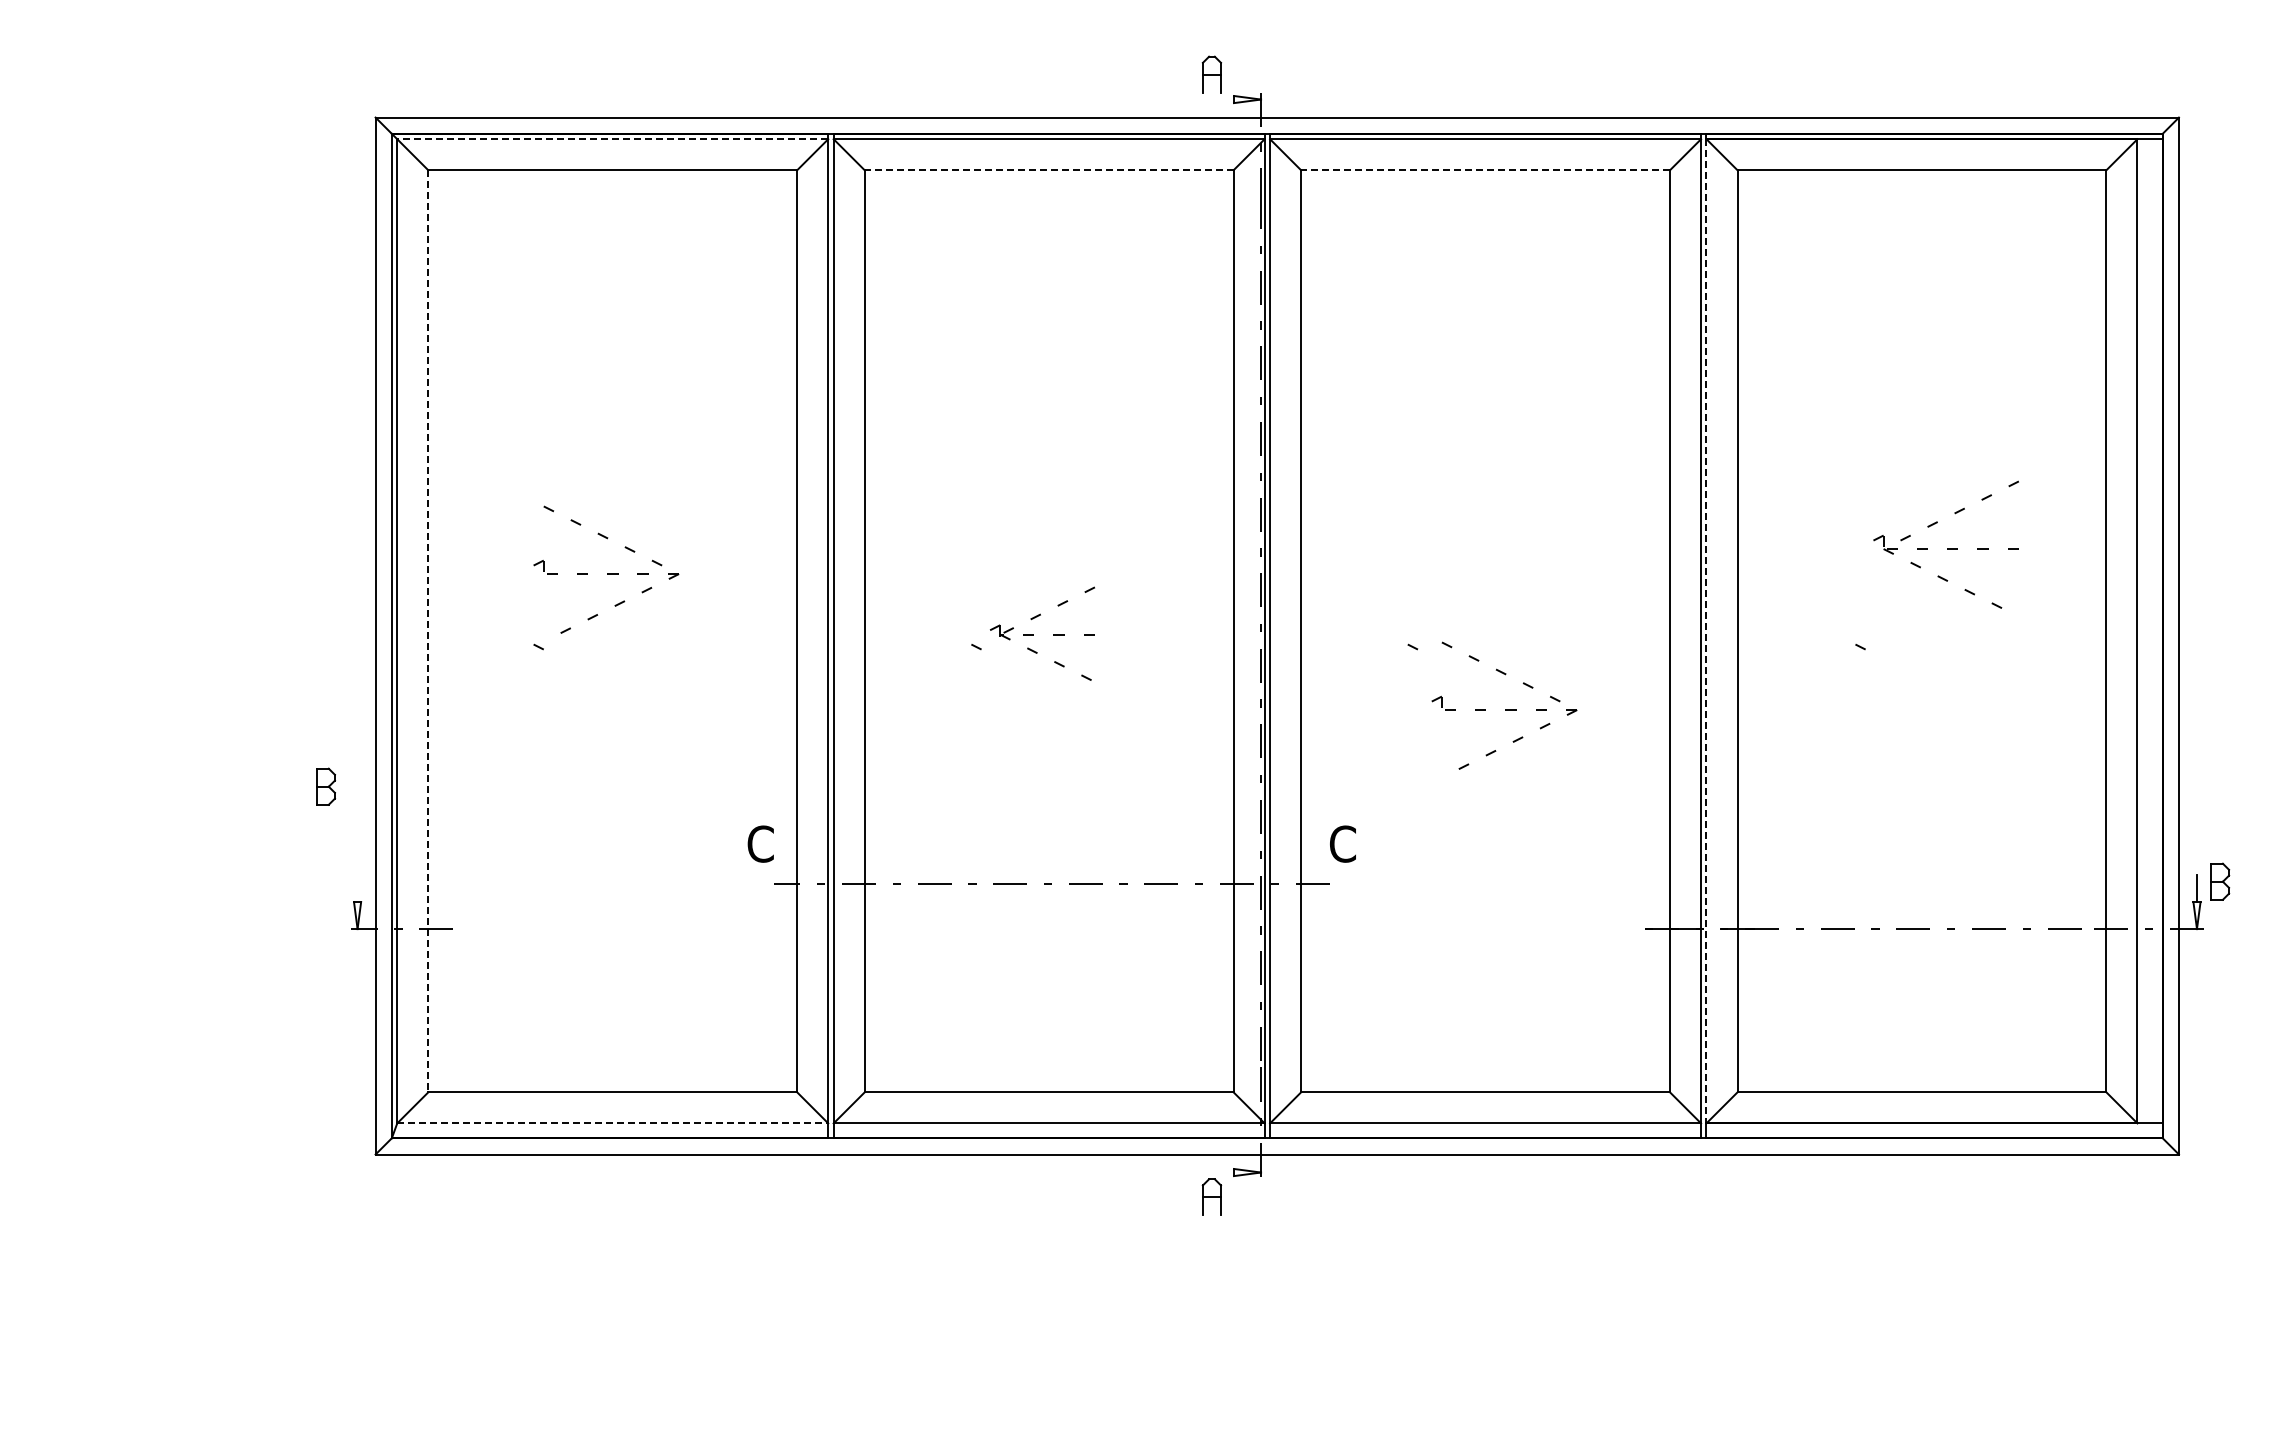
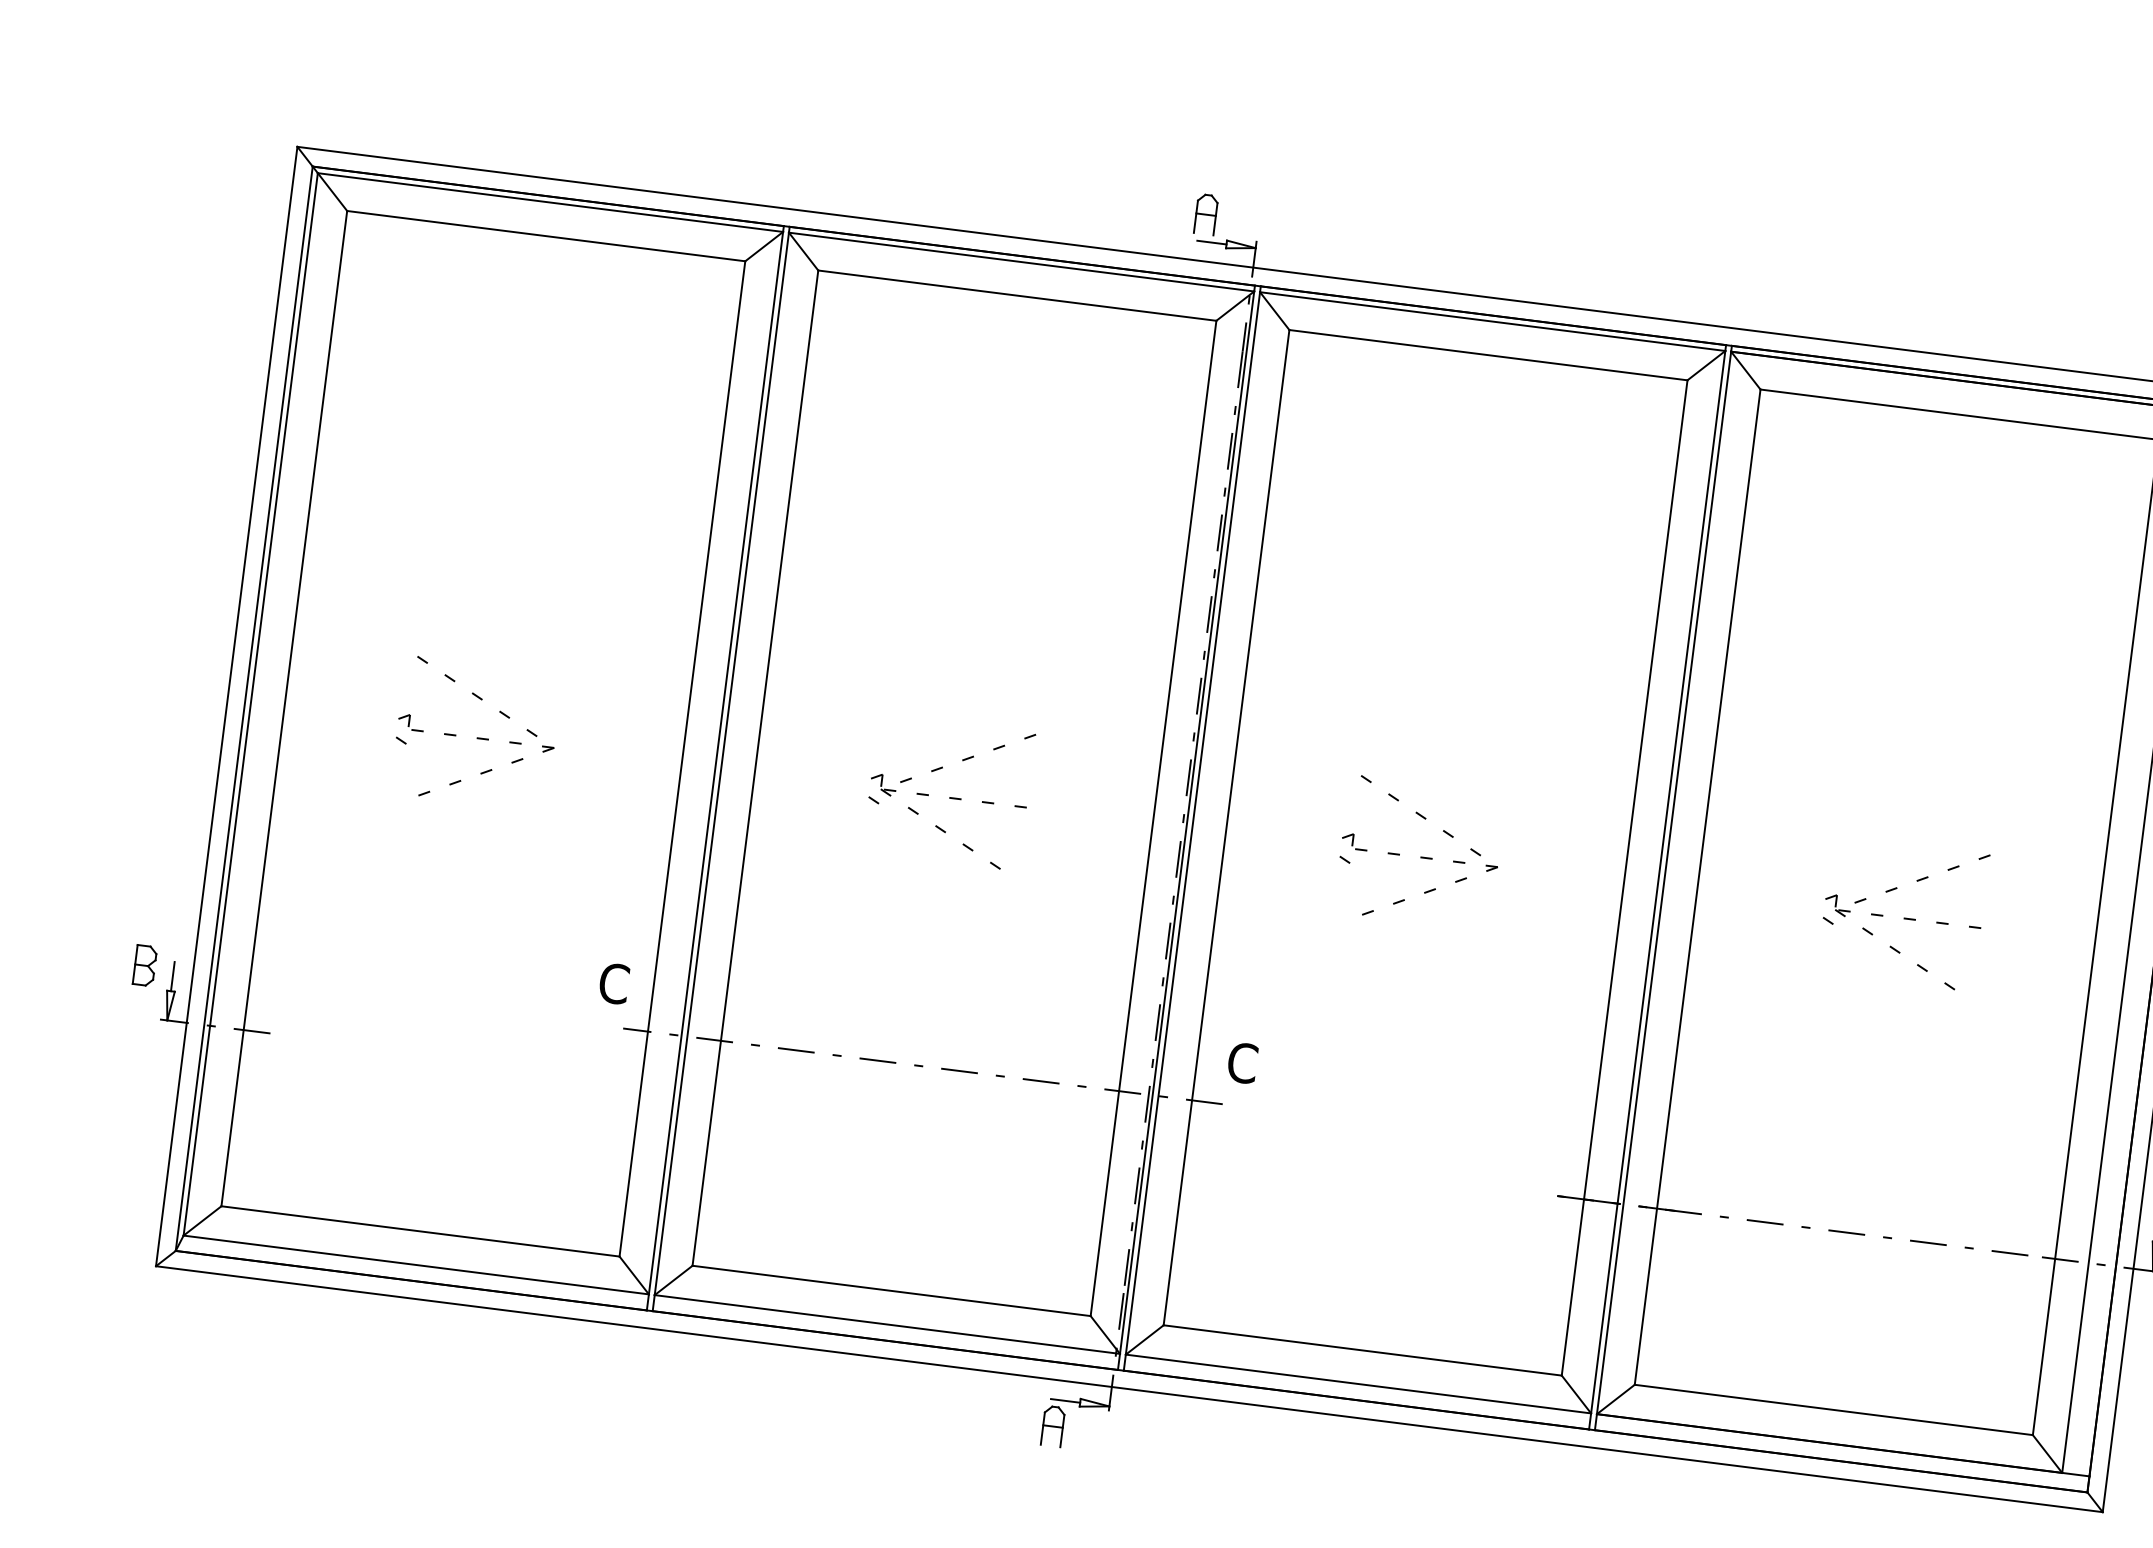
line: (1220, 99) -> (1211, 242), added
line: (612, 139) -> (550, 202), dashed -> solid
line: (1048, 170) -> (1016, 295), dashed -> solid
line: (1485, 170) -> (1488, 355), dashed -> solid
part: (1945, 544) -> (1902, 913), moved
part: (606, 569) -> (476, 733), moved
line: (428, 631) -> (284, 708), dashed -> solid
part: (1043, 631) -> (948, 792), size x1.43
line: (1706, 631) -> (1664, 883), dashed -> solid
part: (1504, 705) -> (1420, 852), moved
part: (325, 786) -> (144, 965), moved
line: (357, 888) -> (172, 976), added
line: (613, 1123) -> (417, 1265), dashed -> solid
line: (1220, 1172) -> (1065, 1400), added

